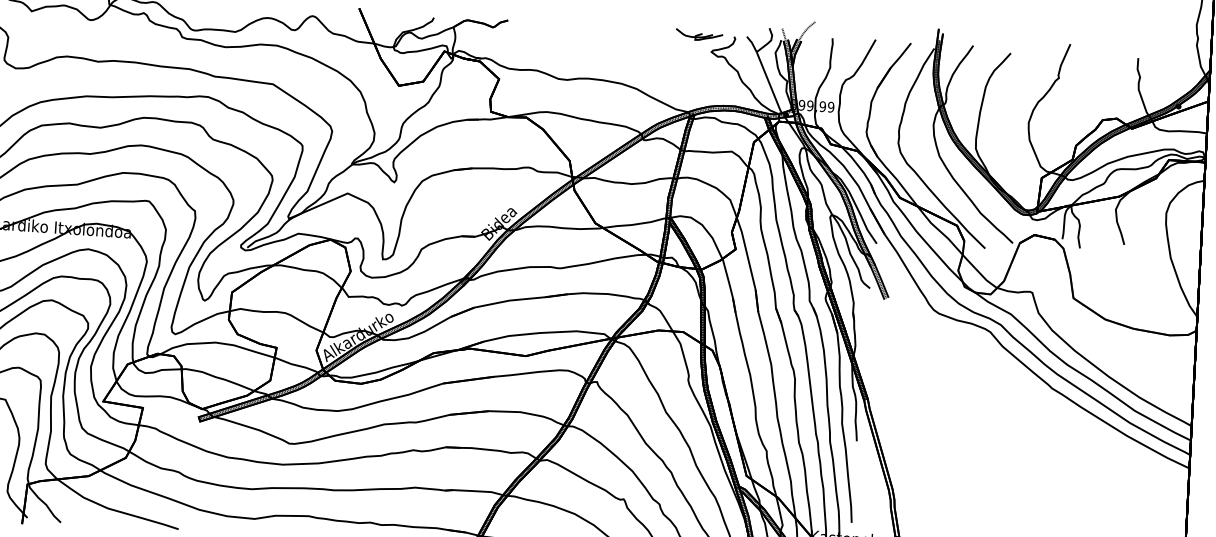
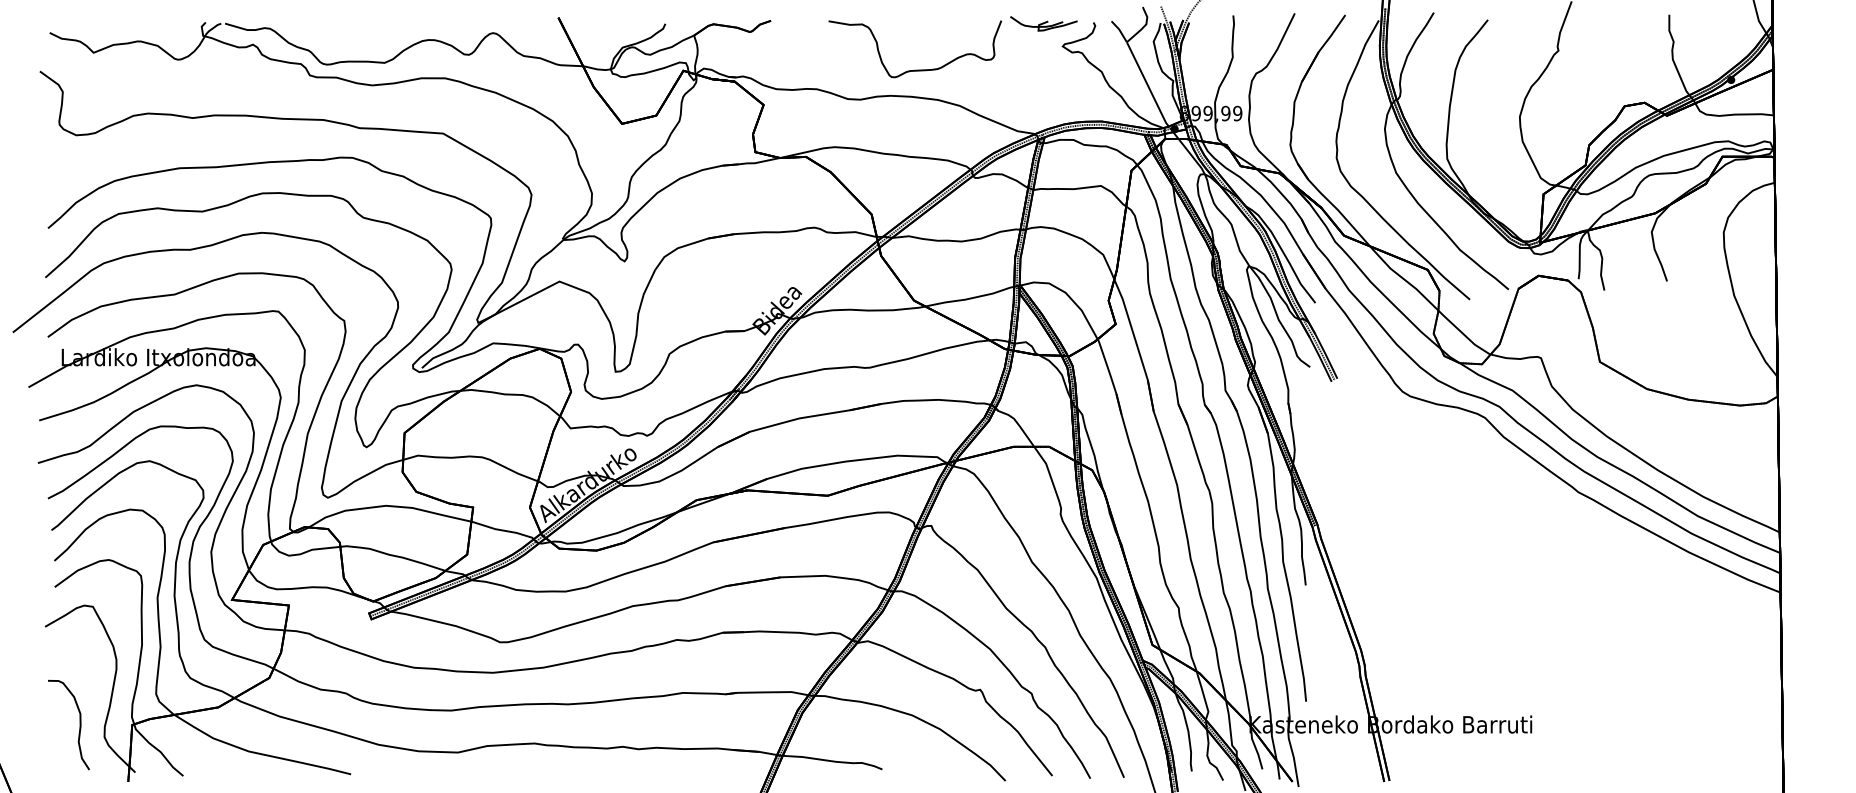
curve: (607, 61) -> (915, 69), added

